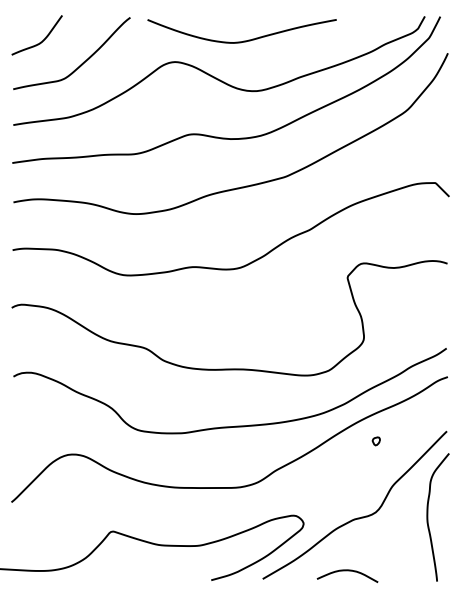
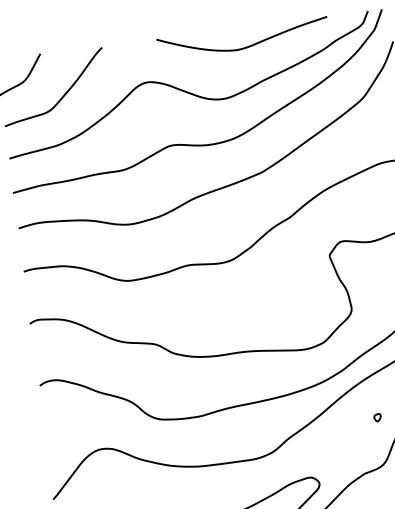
curve: (243, 40) -> (245, 46), moved
part: (375, 441) -> (376, 417), moved

